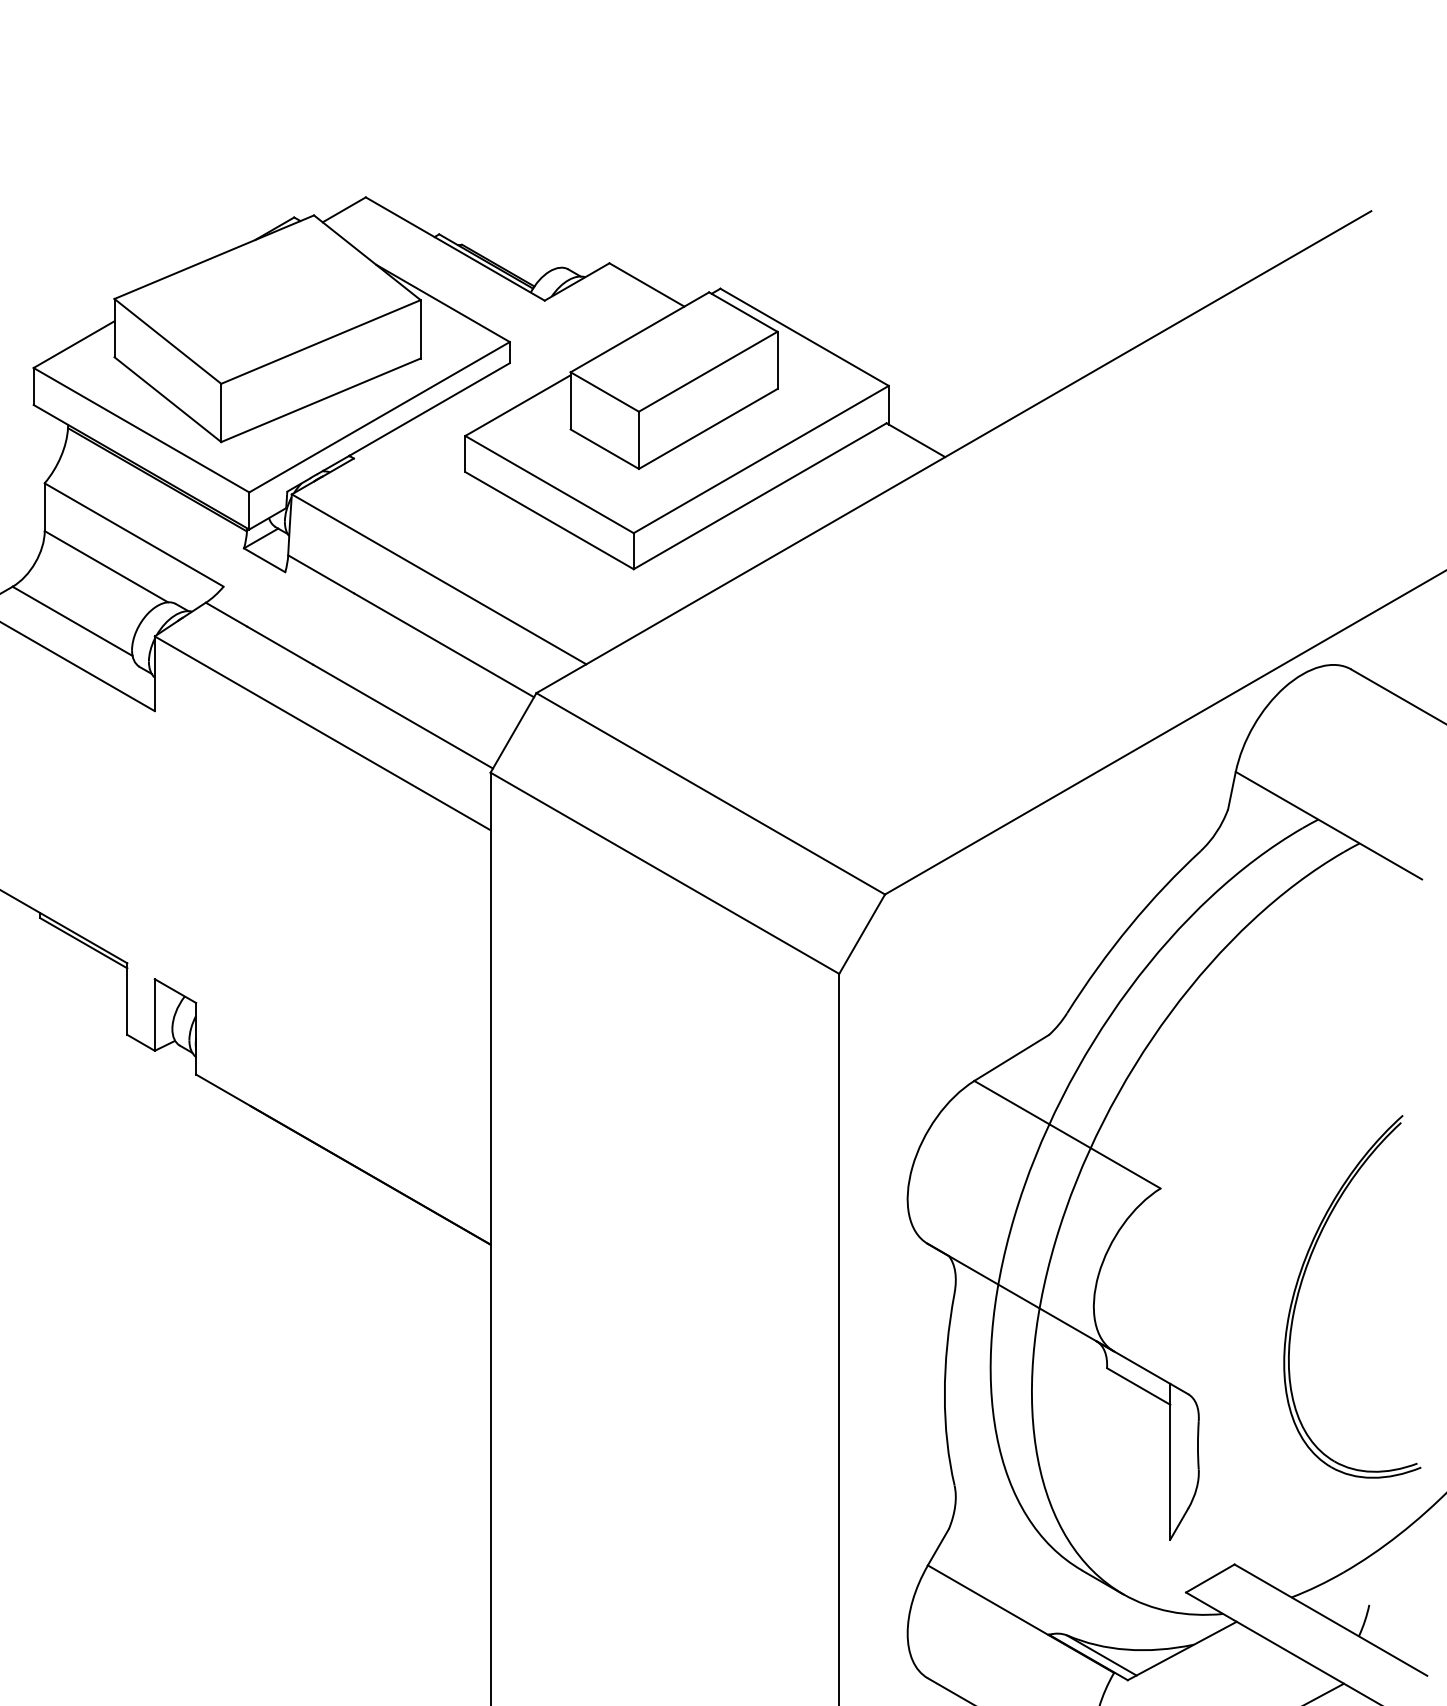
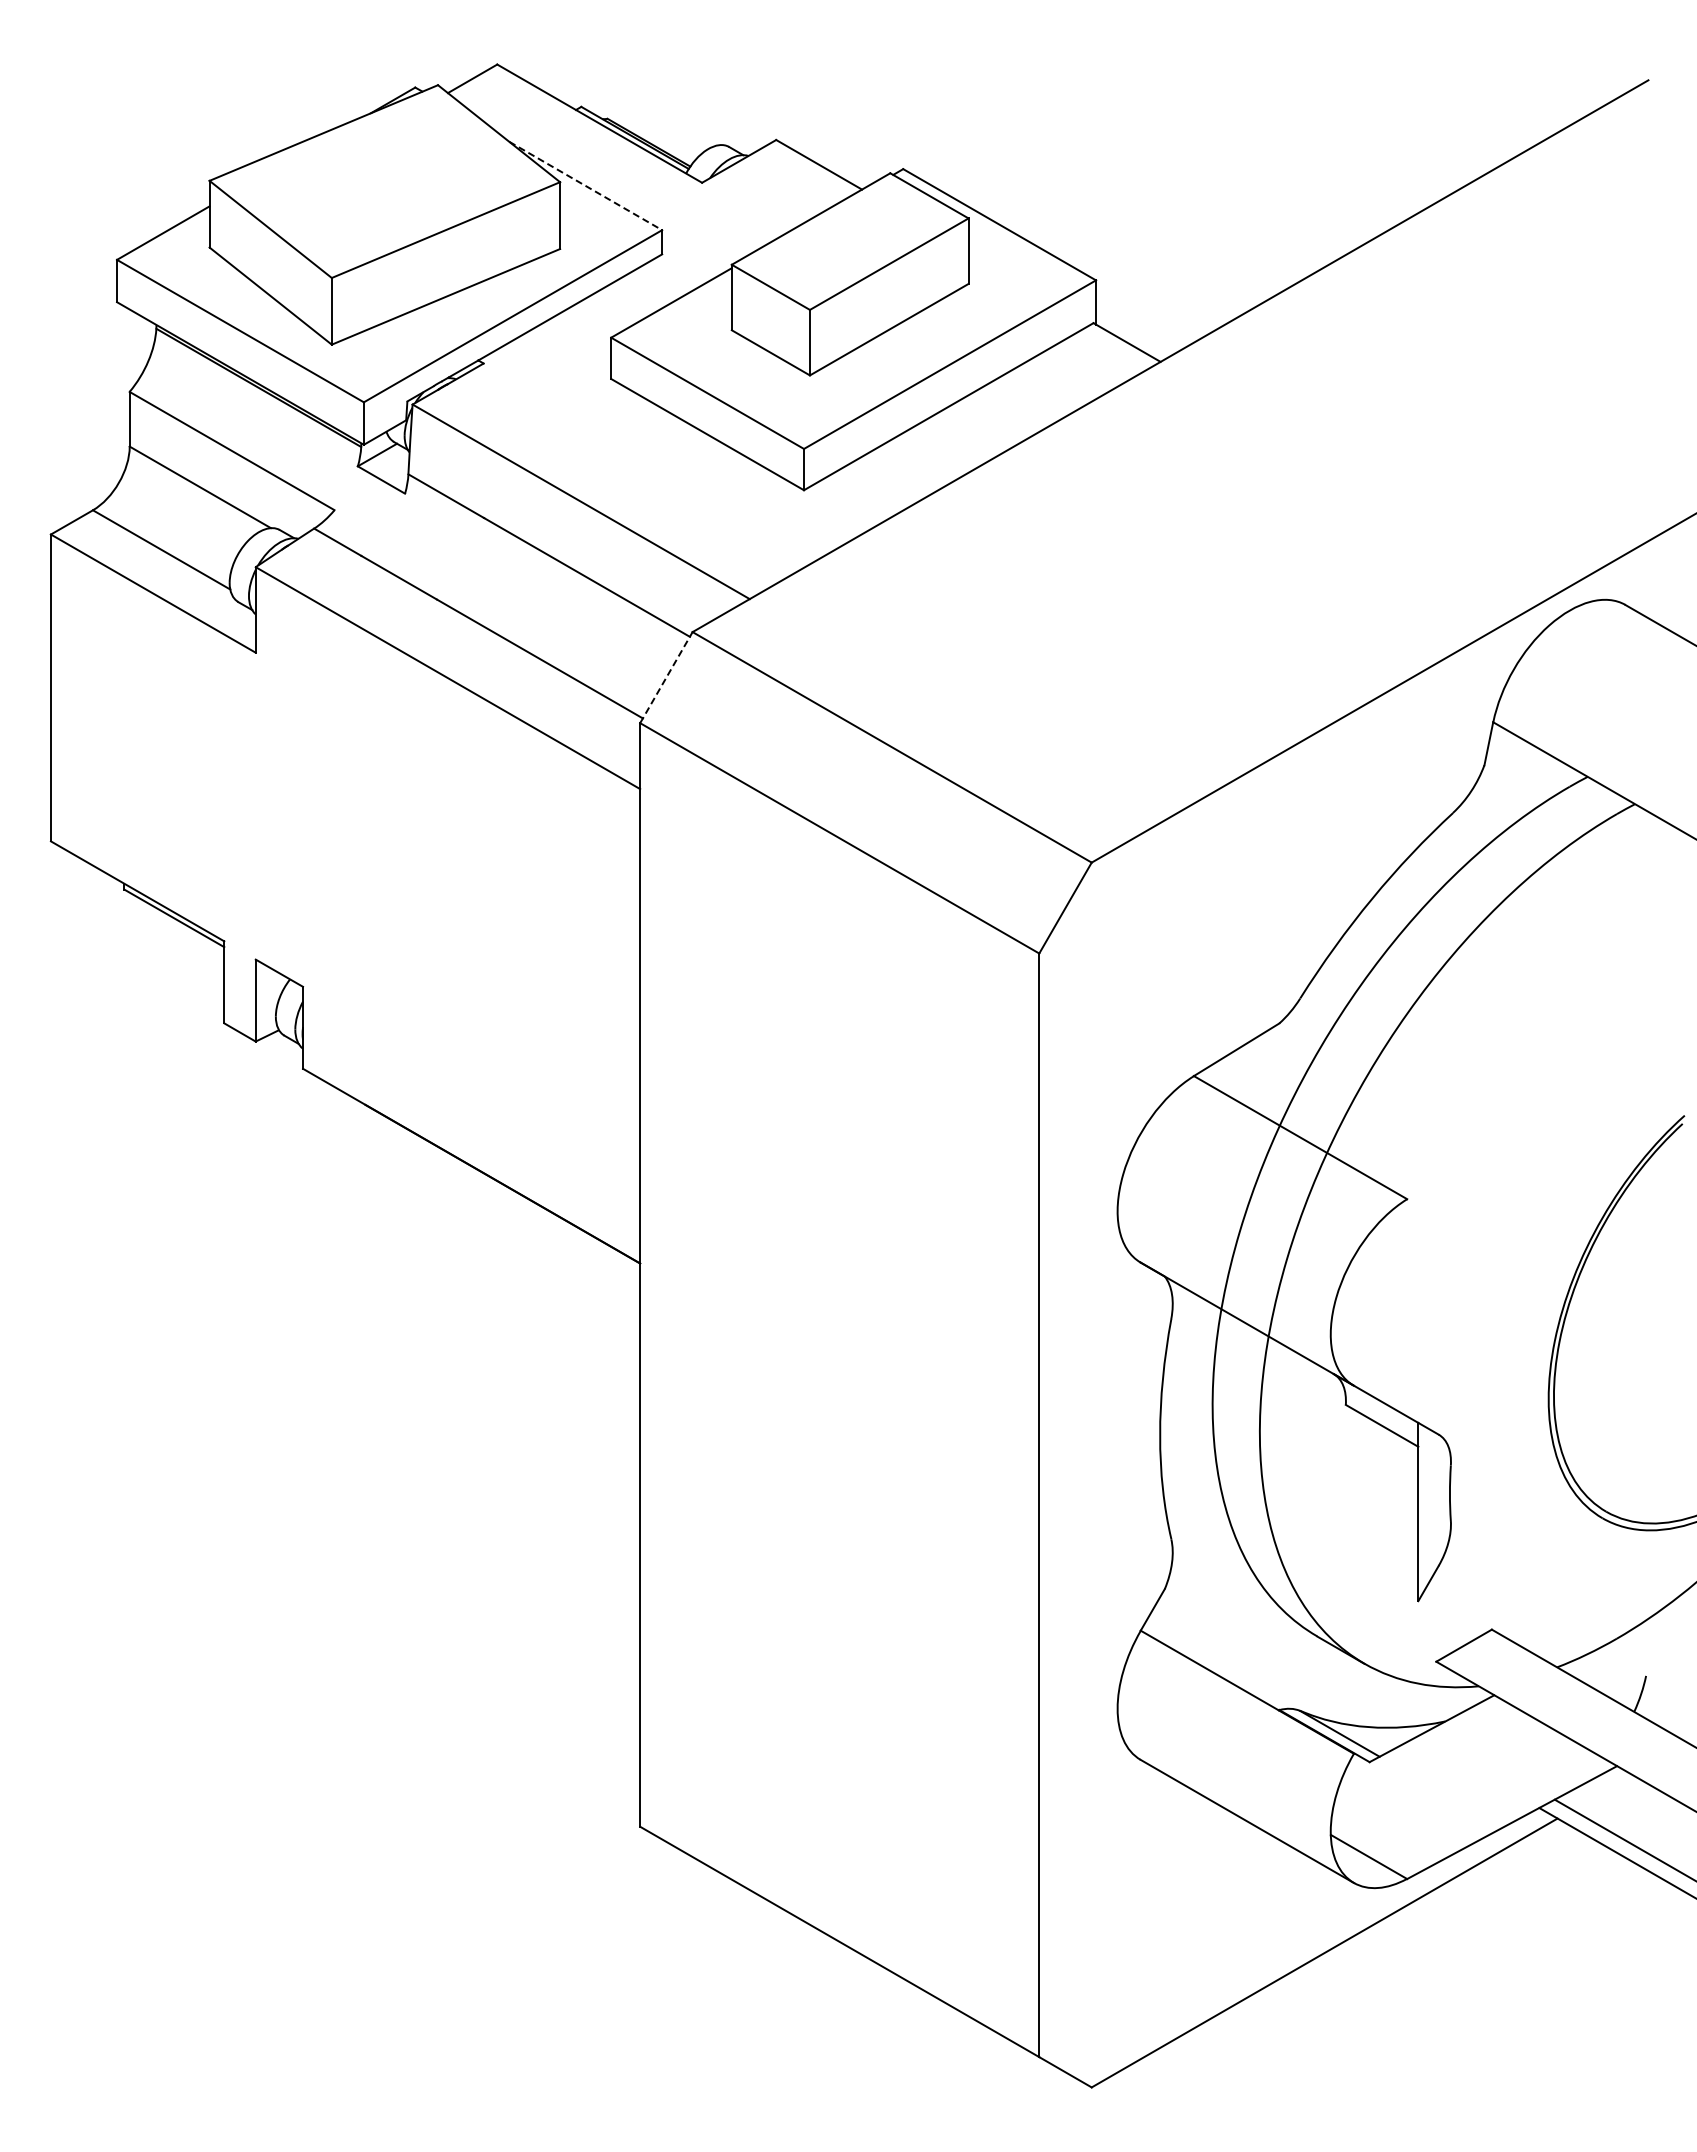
line: (443, 303) -> (586, 186), solid -> dashed
line: (513, 732) -> (666, 677), solid -> dashed

